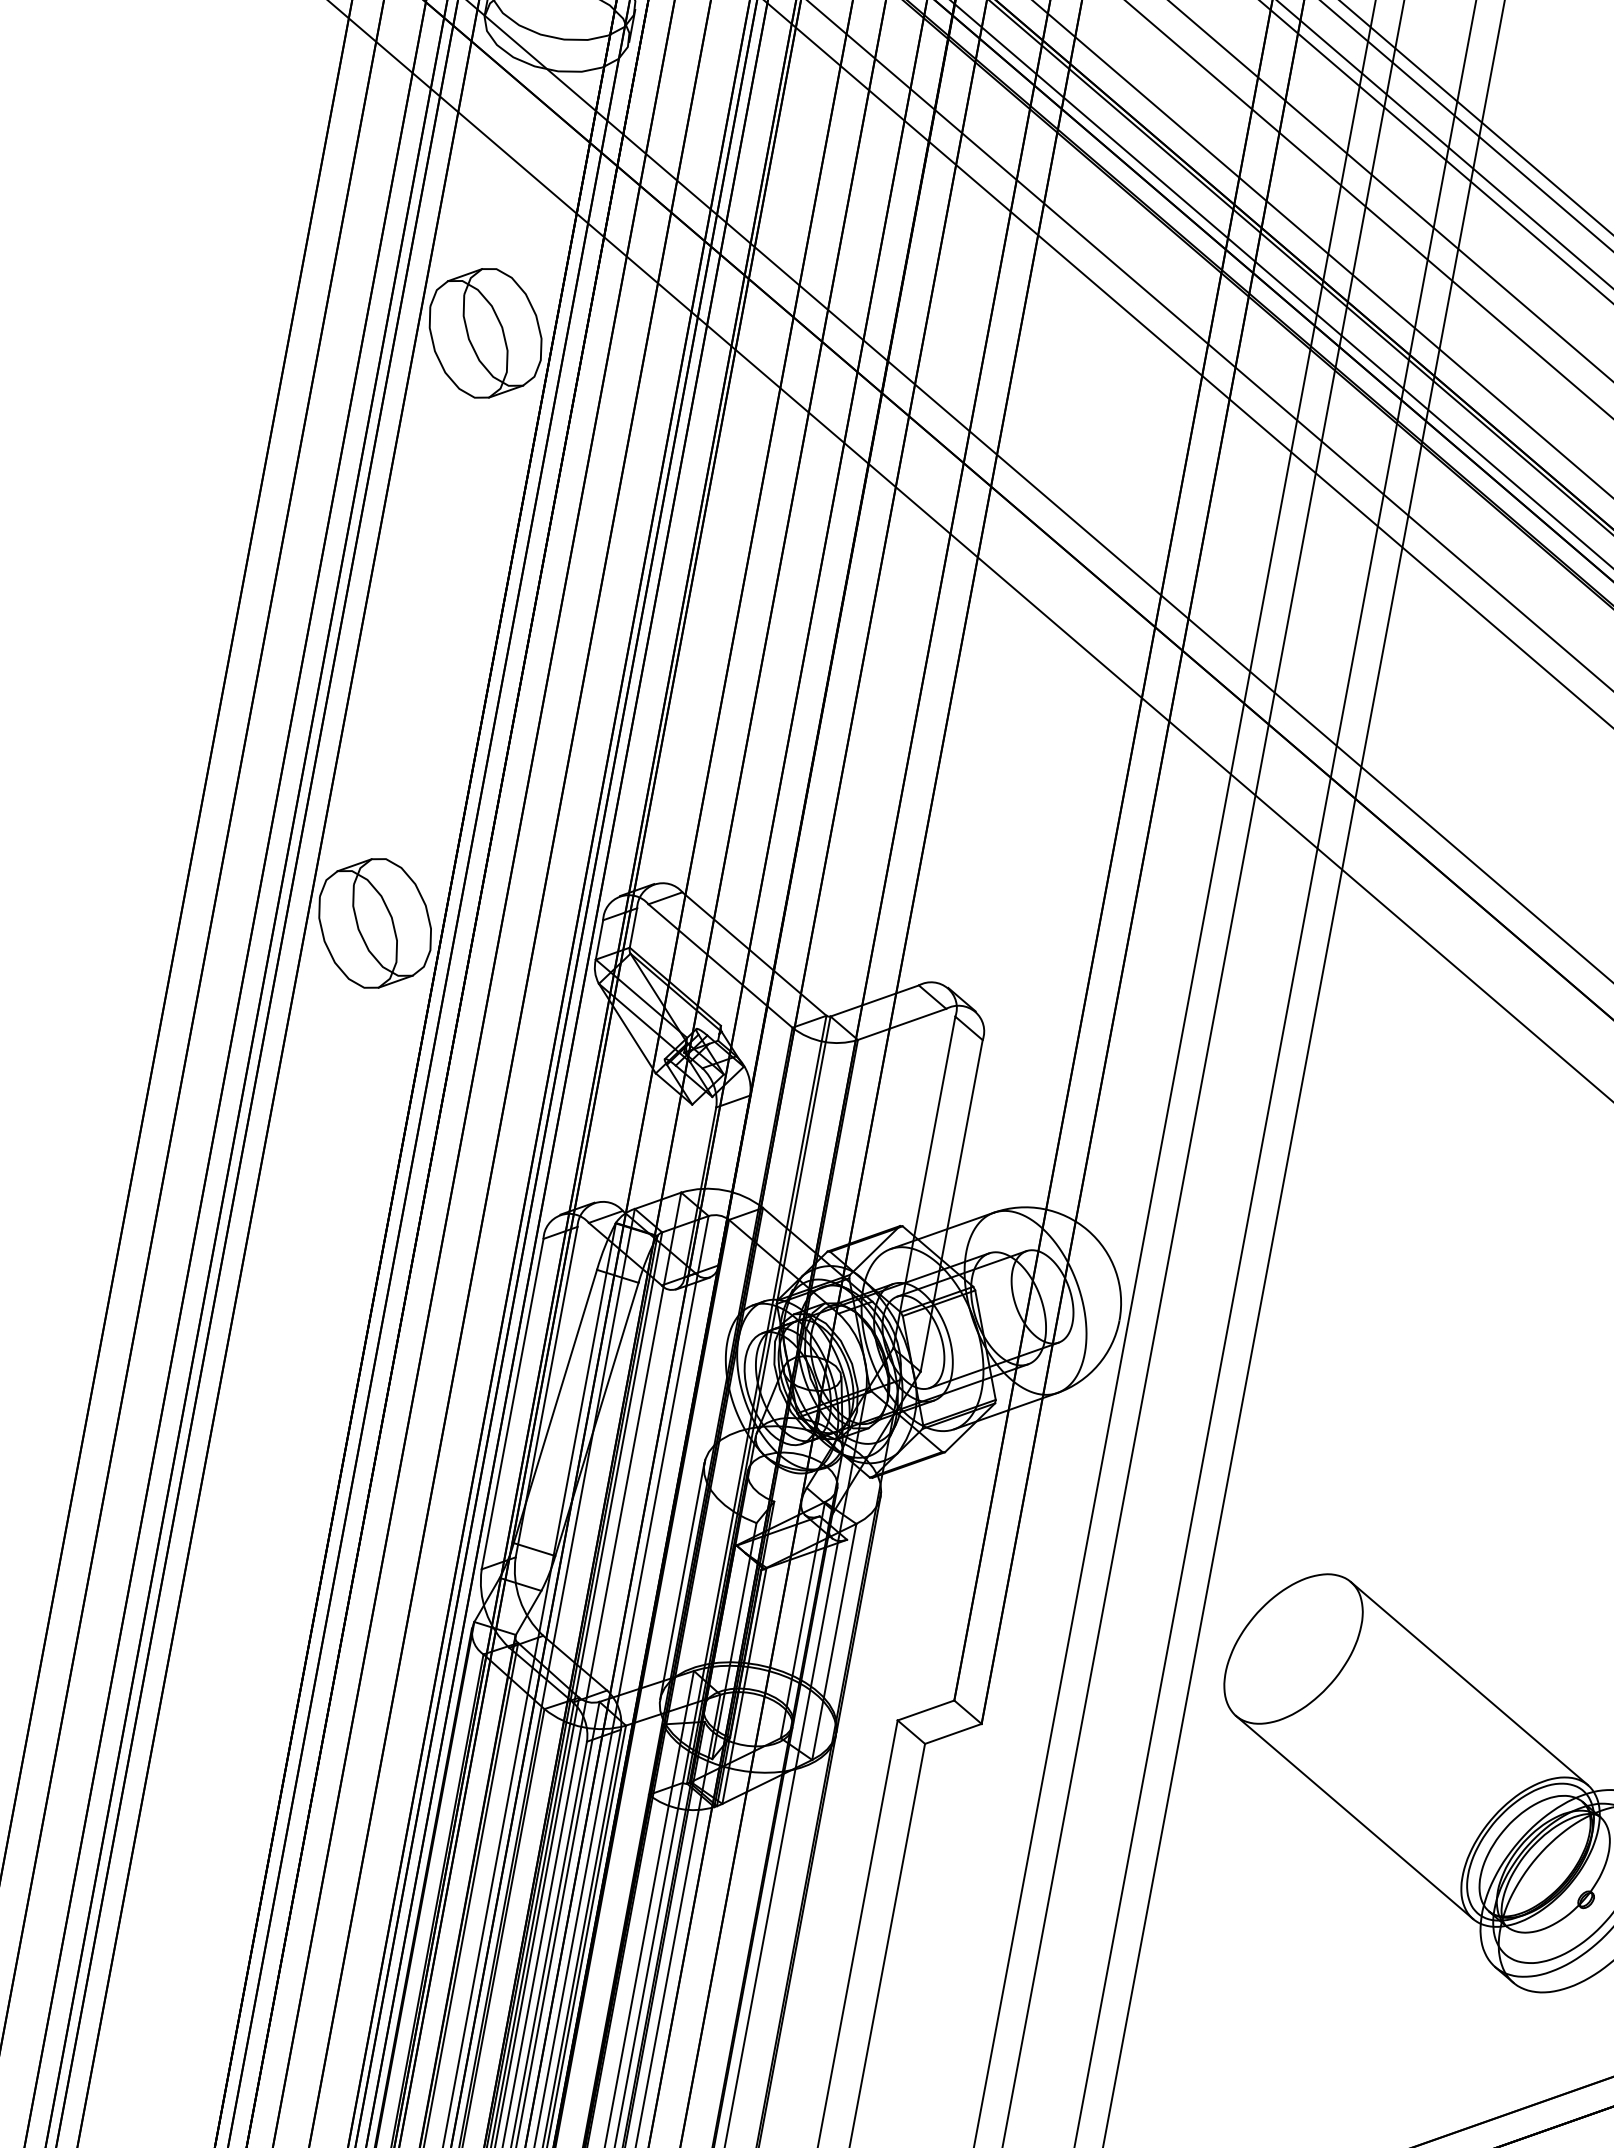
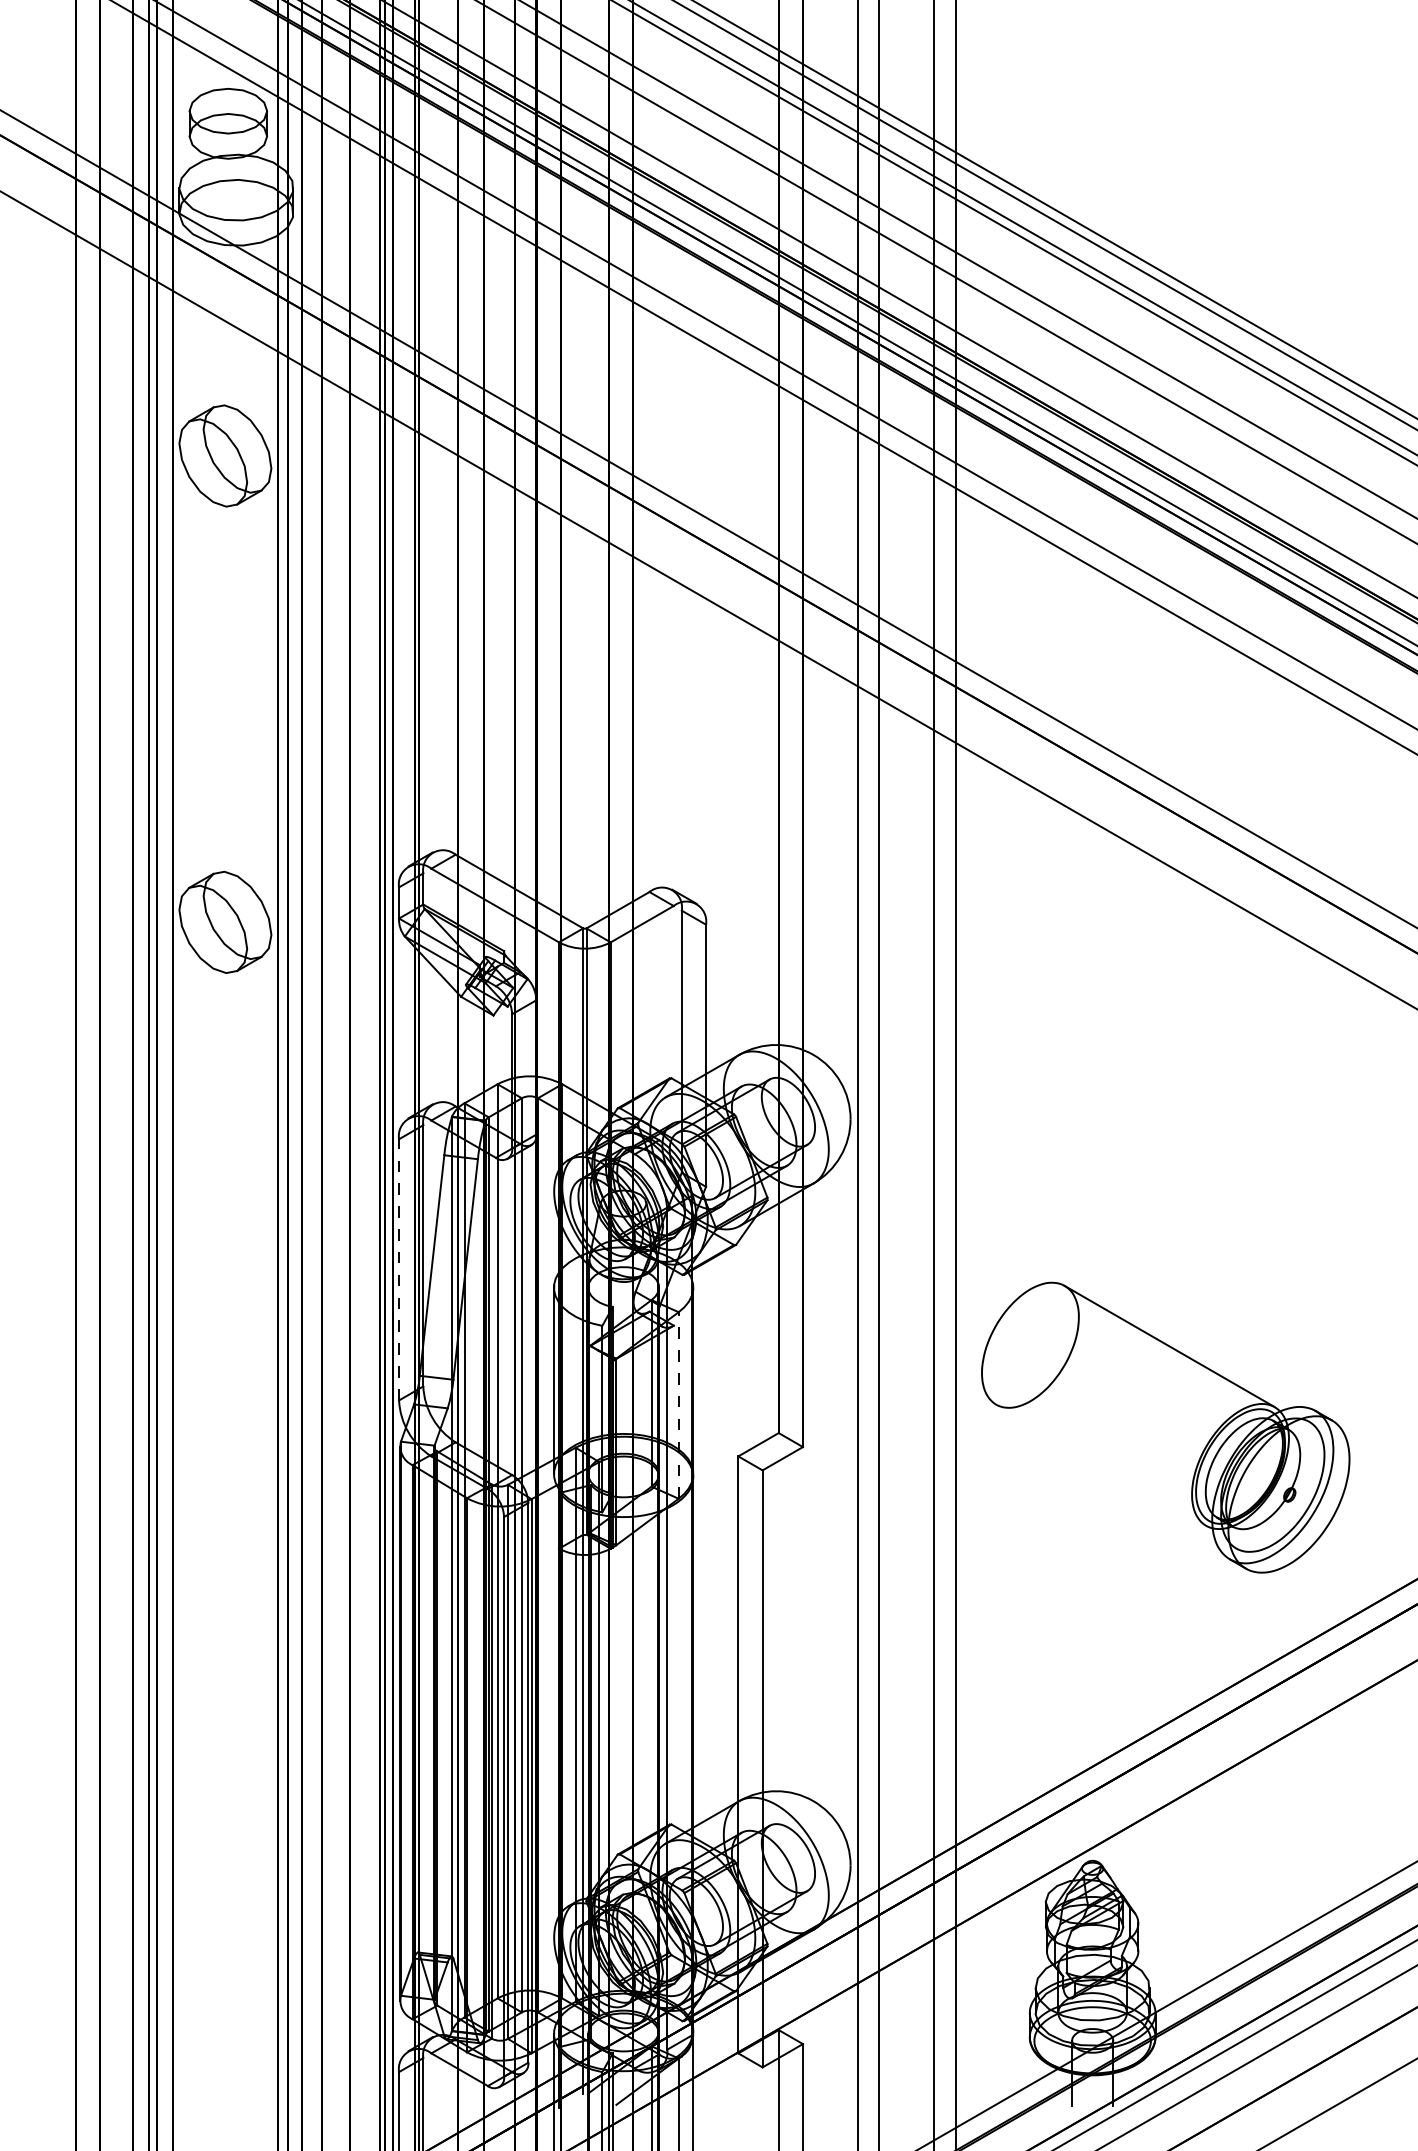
line: (513, 1403) -> (399, 1269), solid -> dashed
line: (834, 1640) -> (678, 1404), solid -> dashed
line: (1355, 1816) -> (1101, 1464), removed

